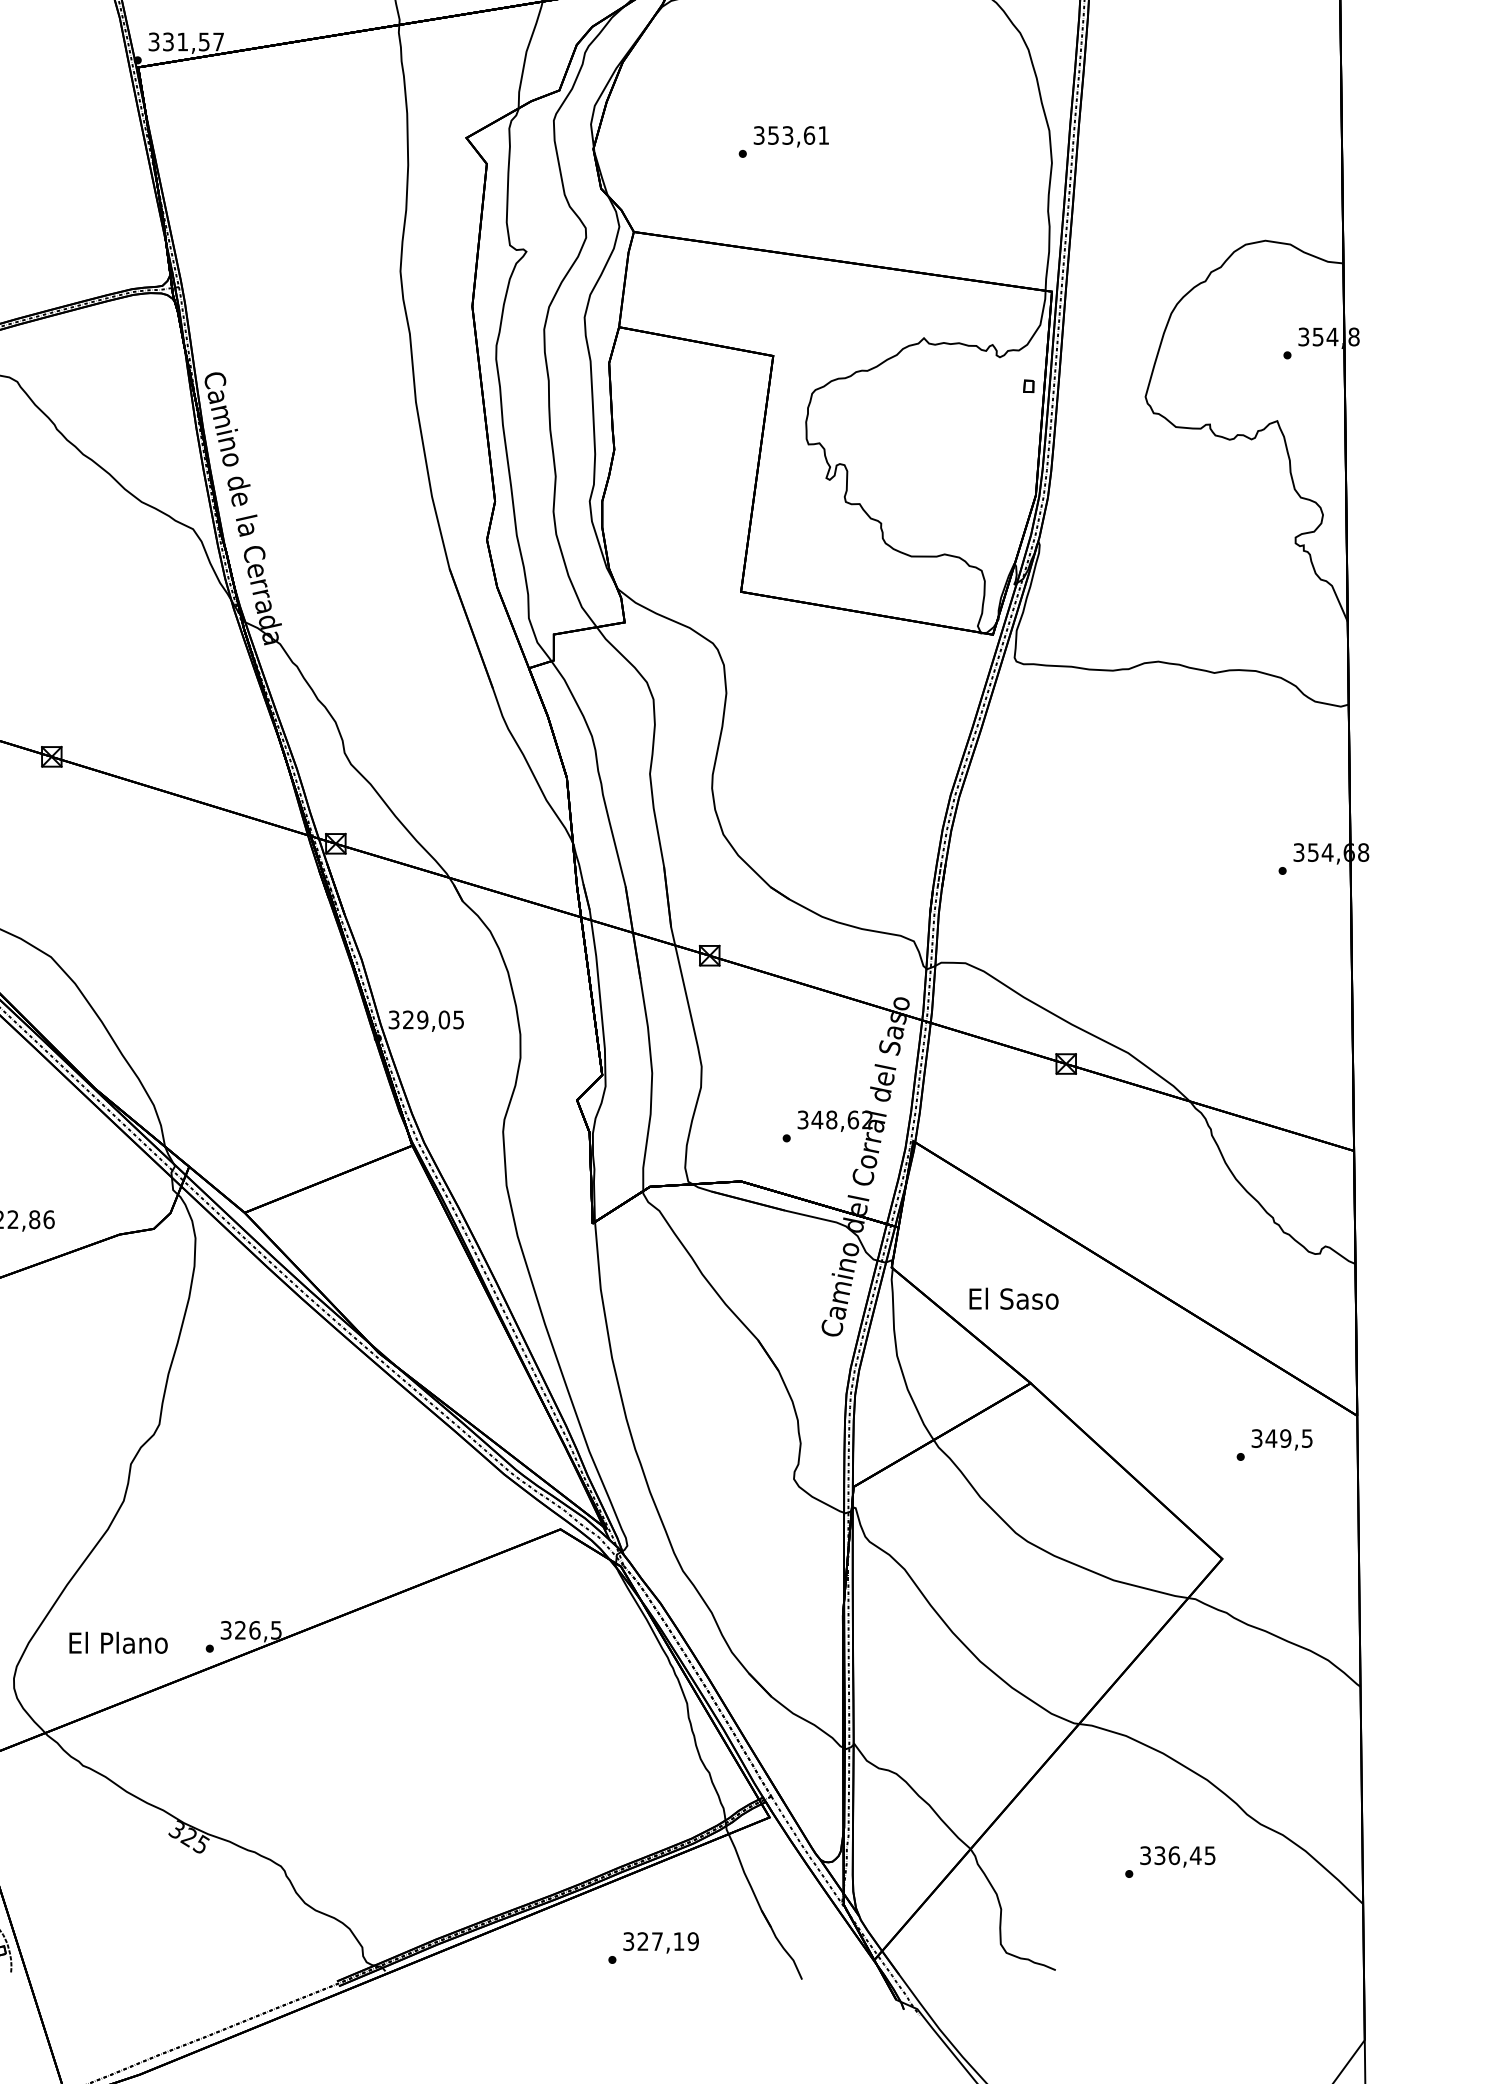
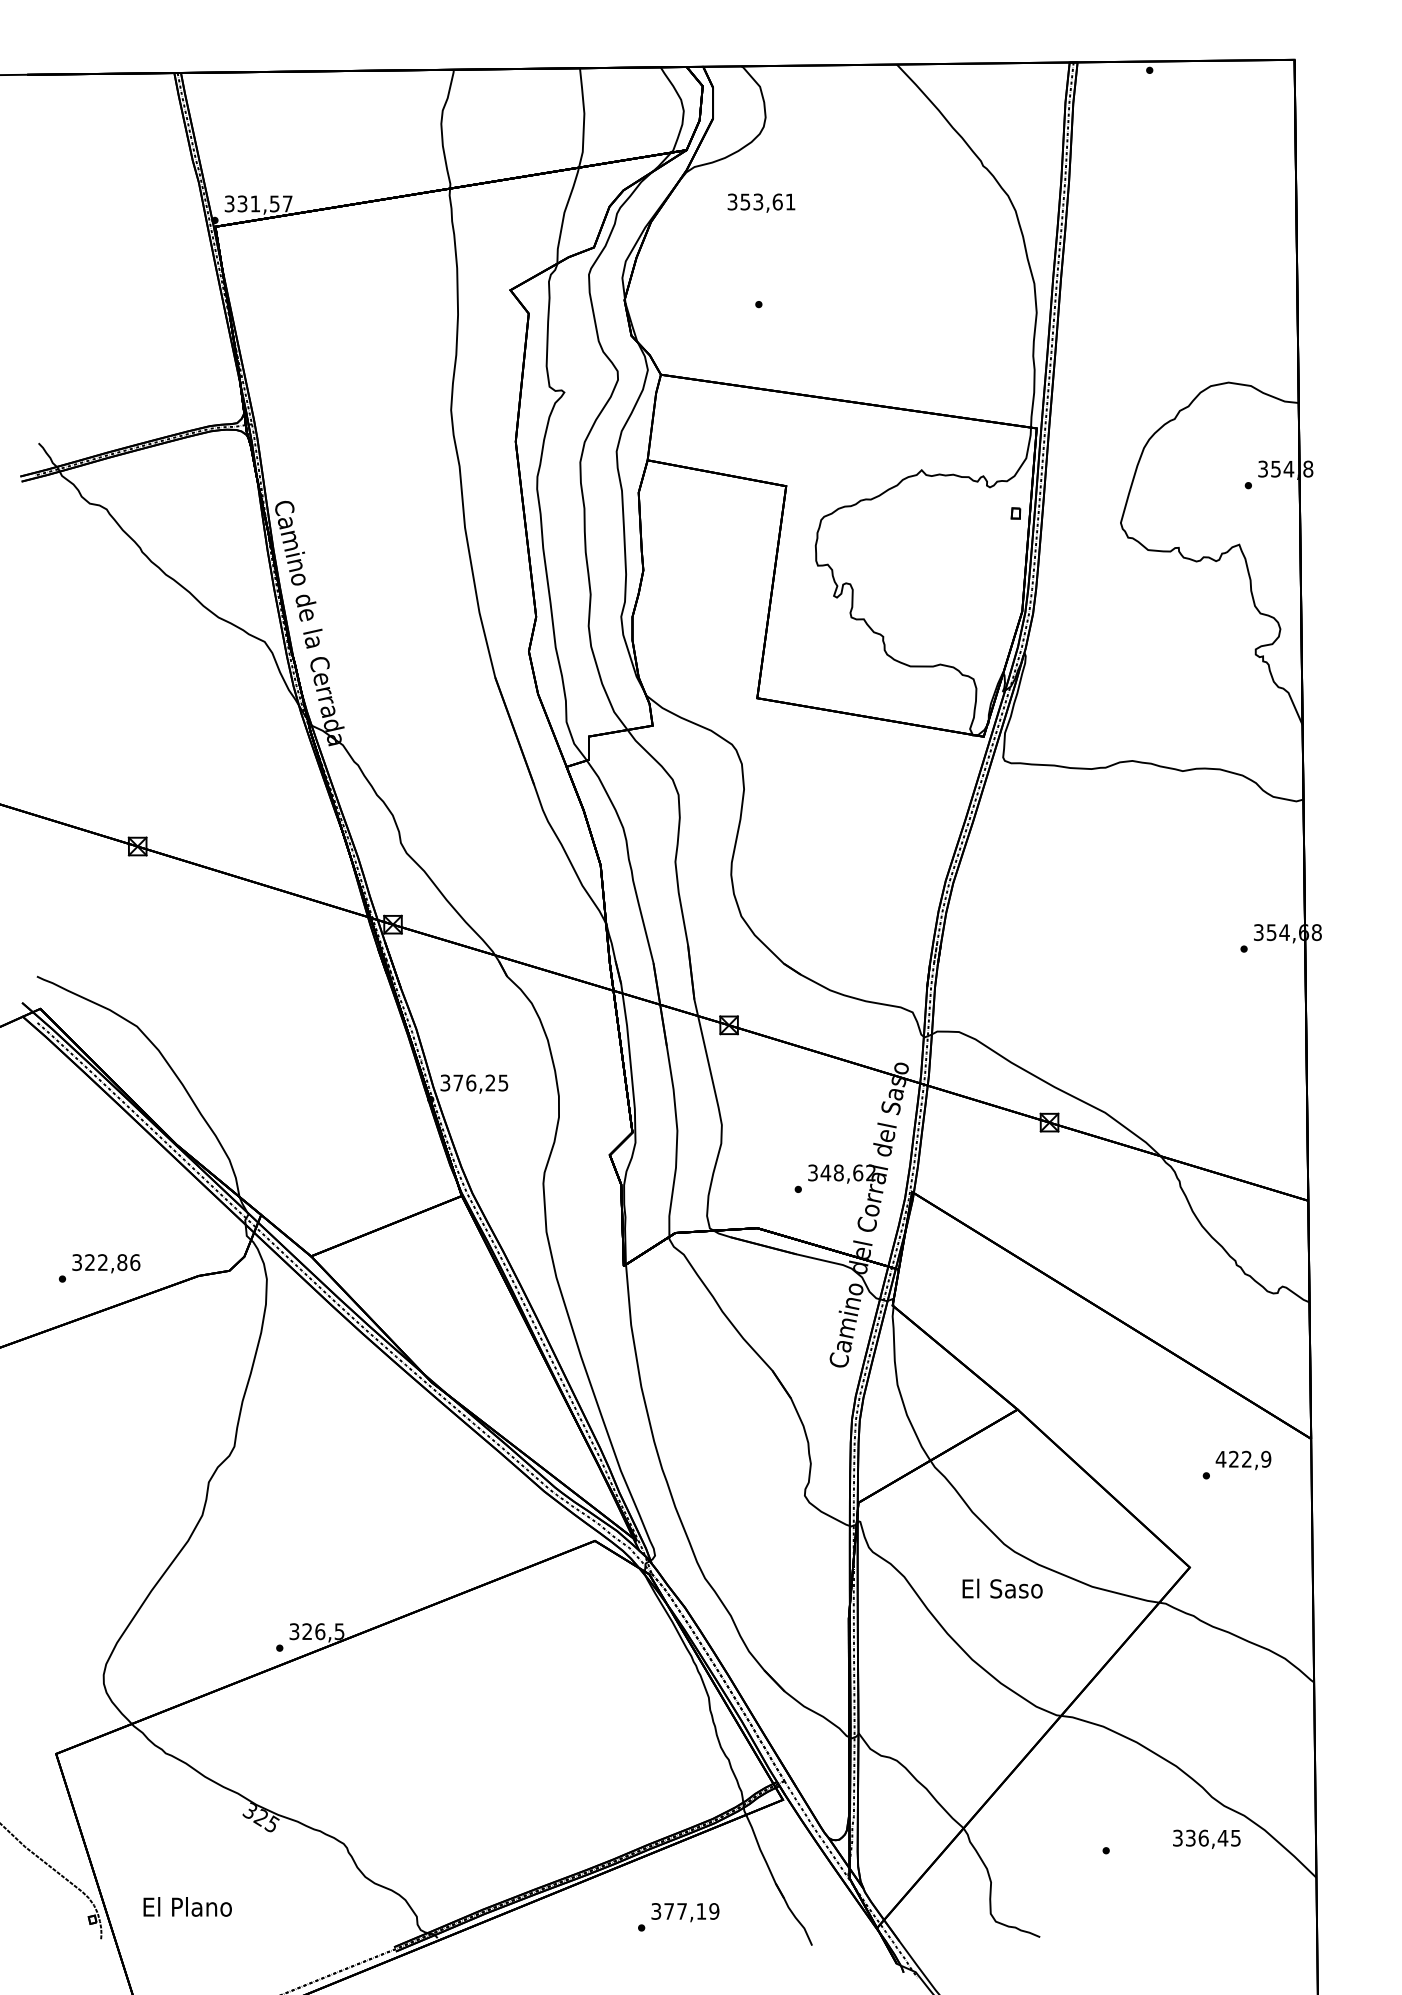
text: (791, 136) -> (761, 202), moved
text: (426, 1019) -> (474, 1082), 329,05 -> 376,25
text: (1013, 1298) -> (1002, 1588), moved
text: (1281, 1437) -> (1243, 1458), 349,5 -> 422,9
text: (118, 1642) -> (187, 1906), moved
text: (1177, 1855) -> (1206, 1838), moved
text: (642, 1941) -> (668, 1911), 327,19 -> 377,19

